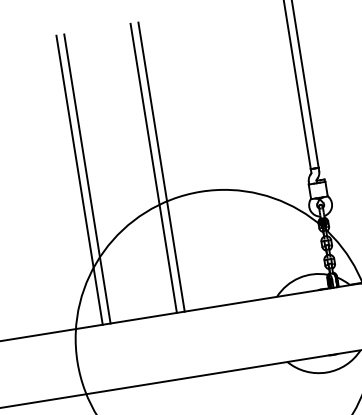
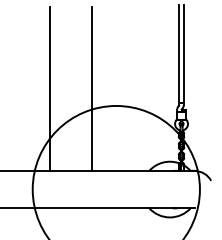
line: (161, 166) -> (96, 88), removed
line: (87, 178) -> (54, 88), removed

